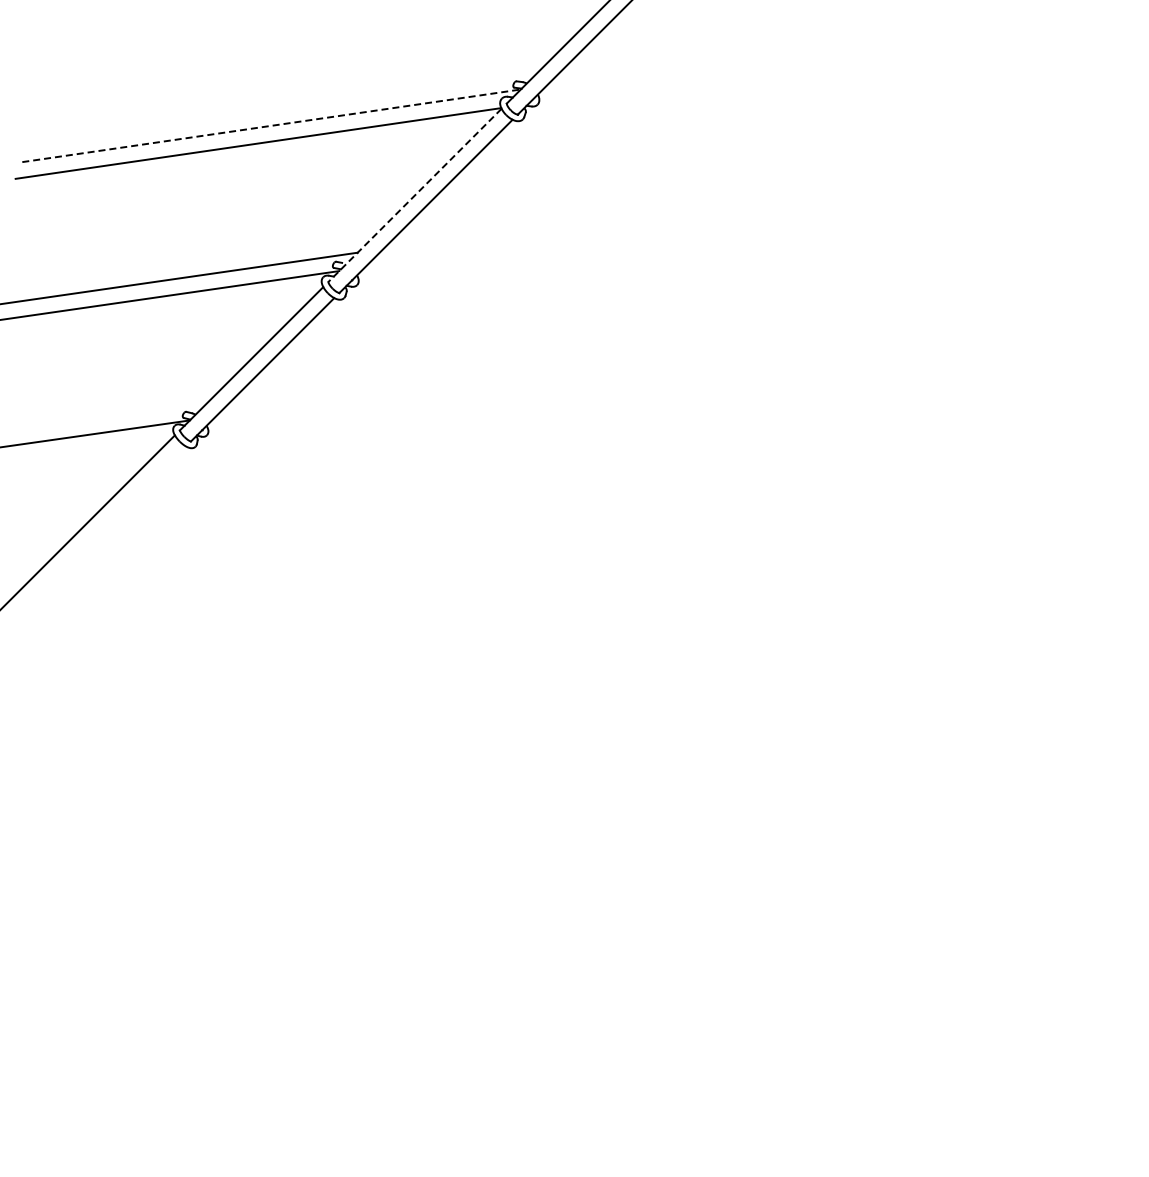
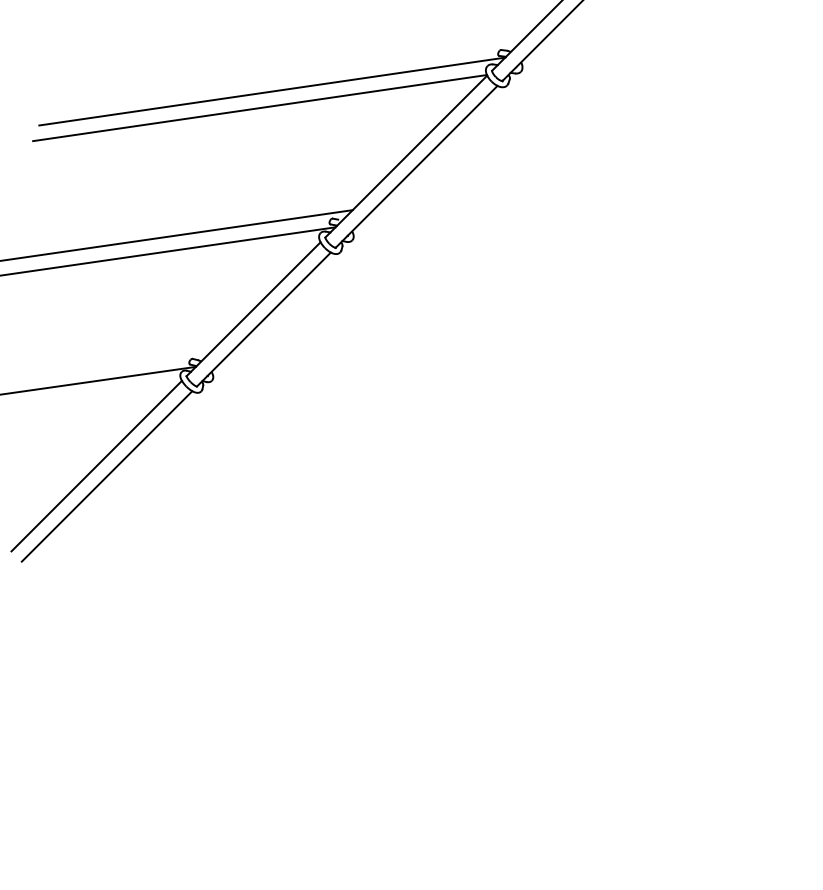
line: (271, 125) -> (272, 91), dashed -> solid
line: (414, 195) -> (405, 156), dashed -> solid
line: (94, 537) -> (106, 476), added

